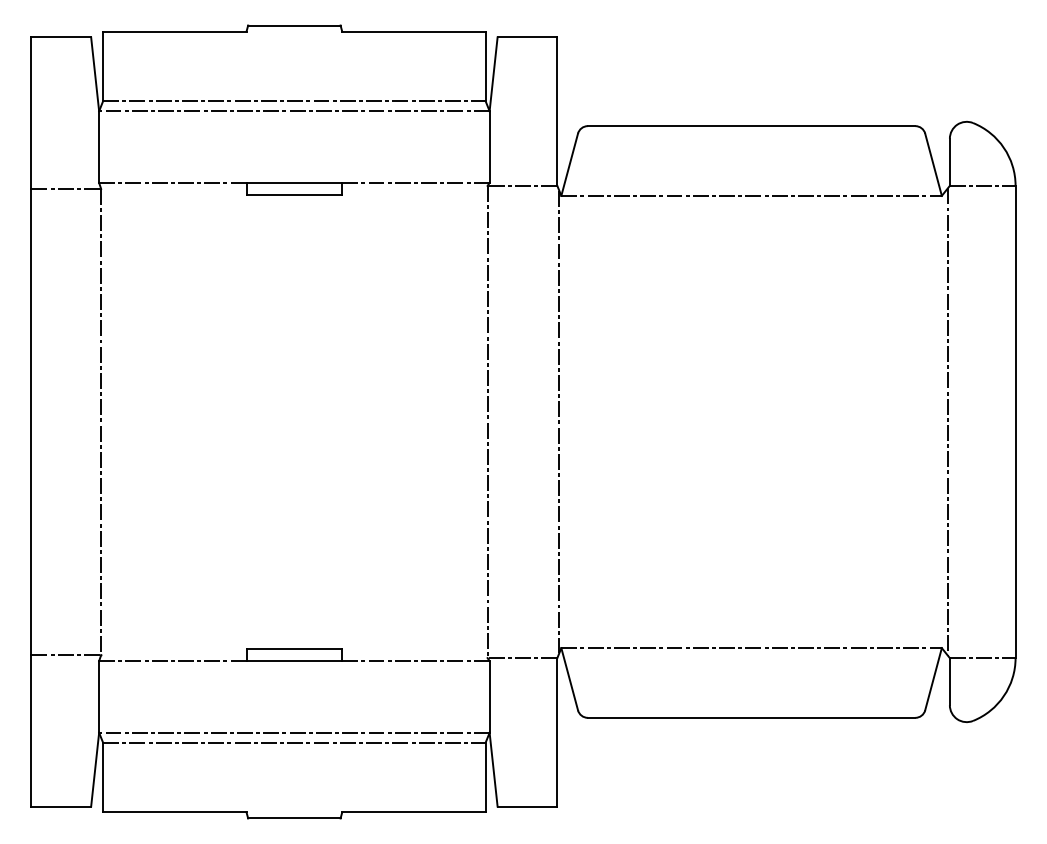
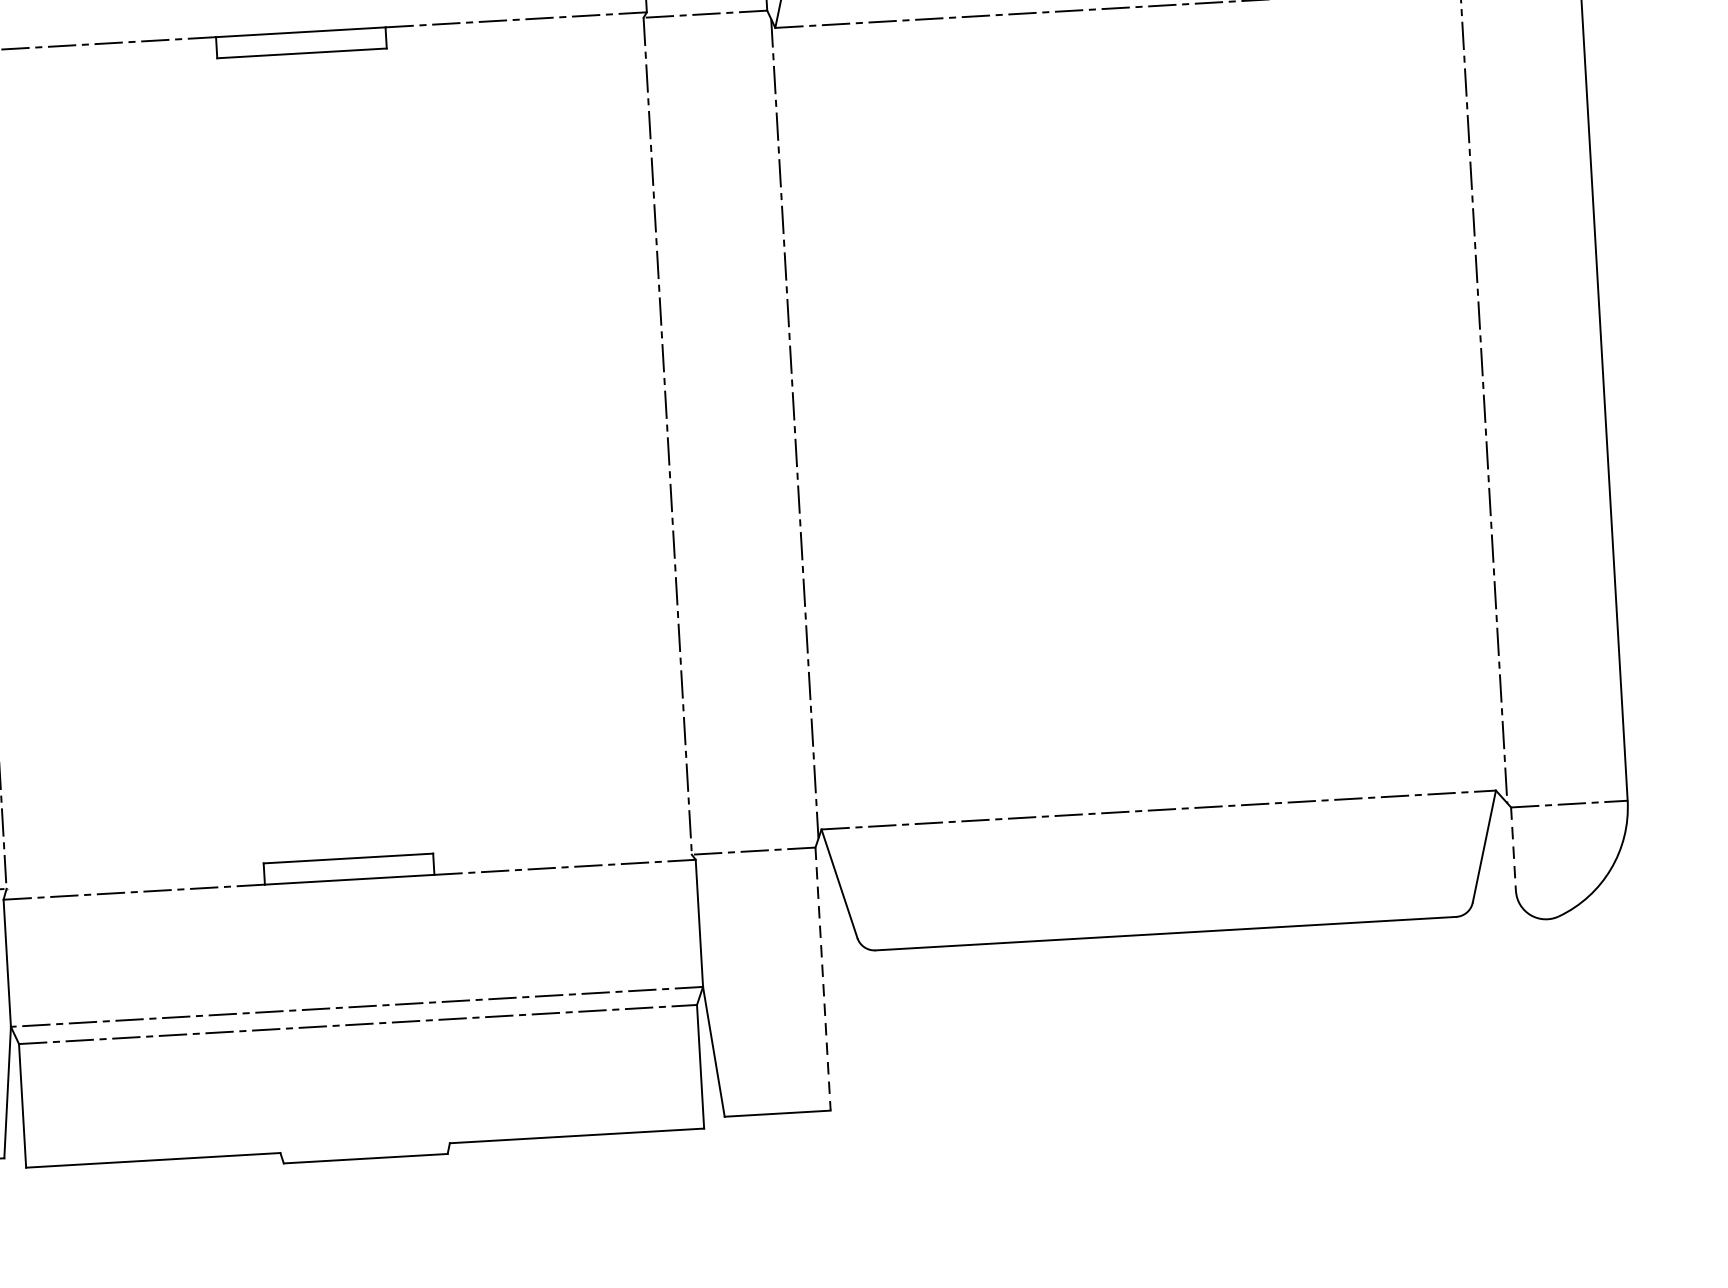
line: (949, 681) -> (1512, 848), solid -> dashed
line: (557, 732) -> (823, 979), solid -> dashed

